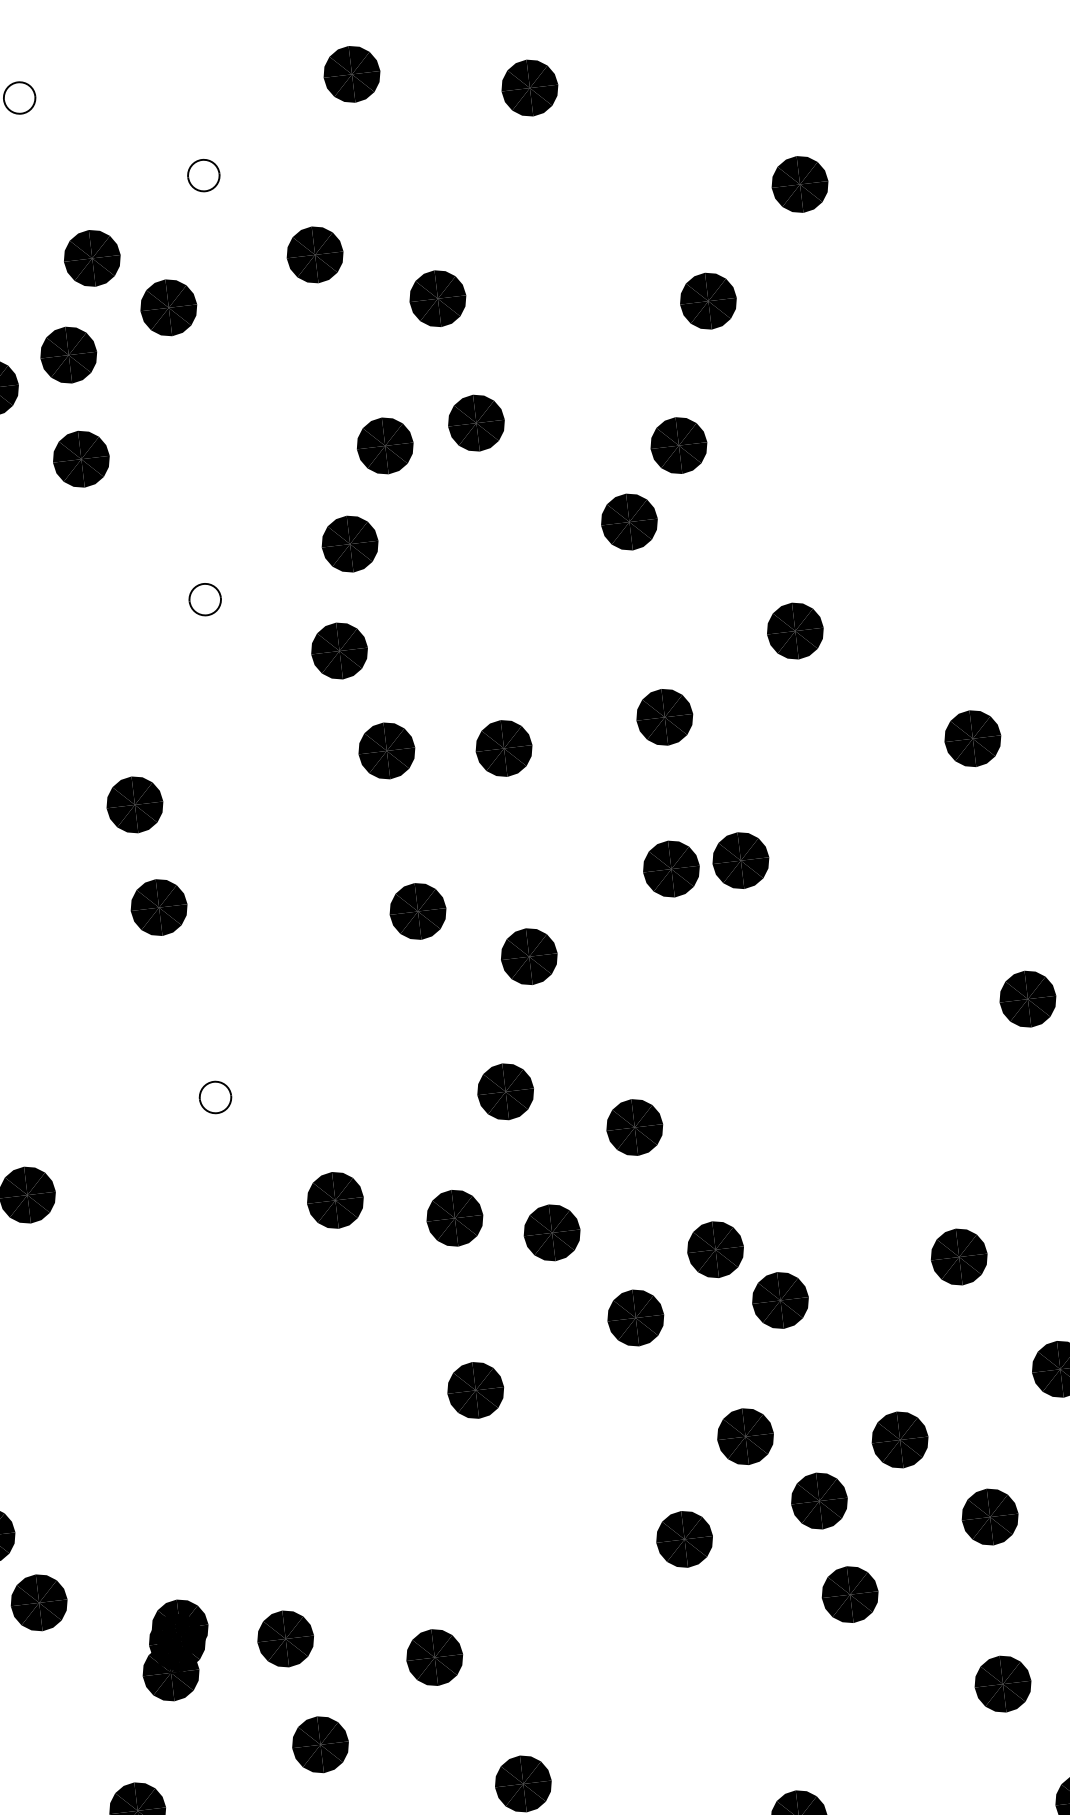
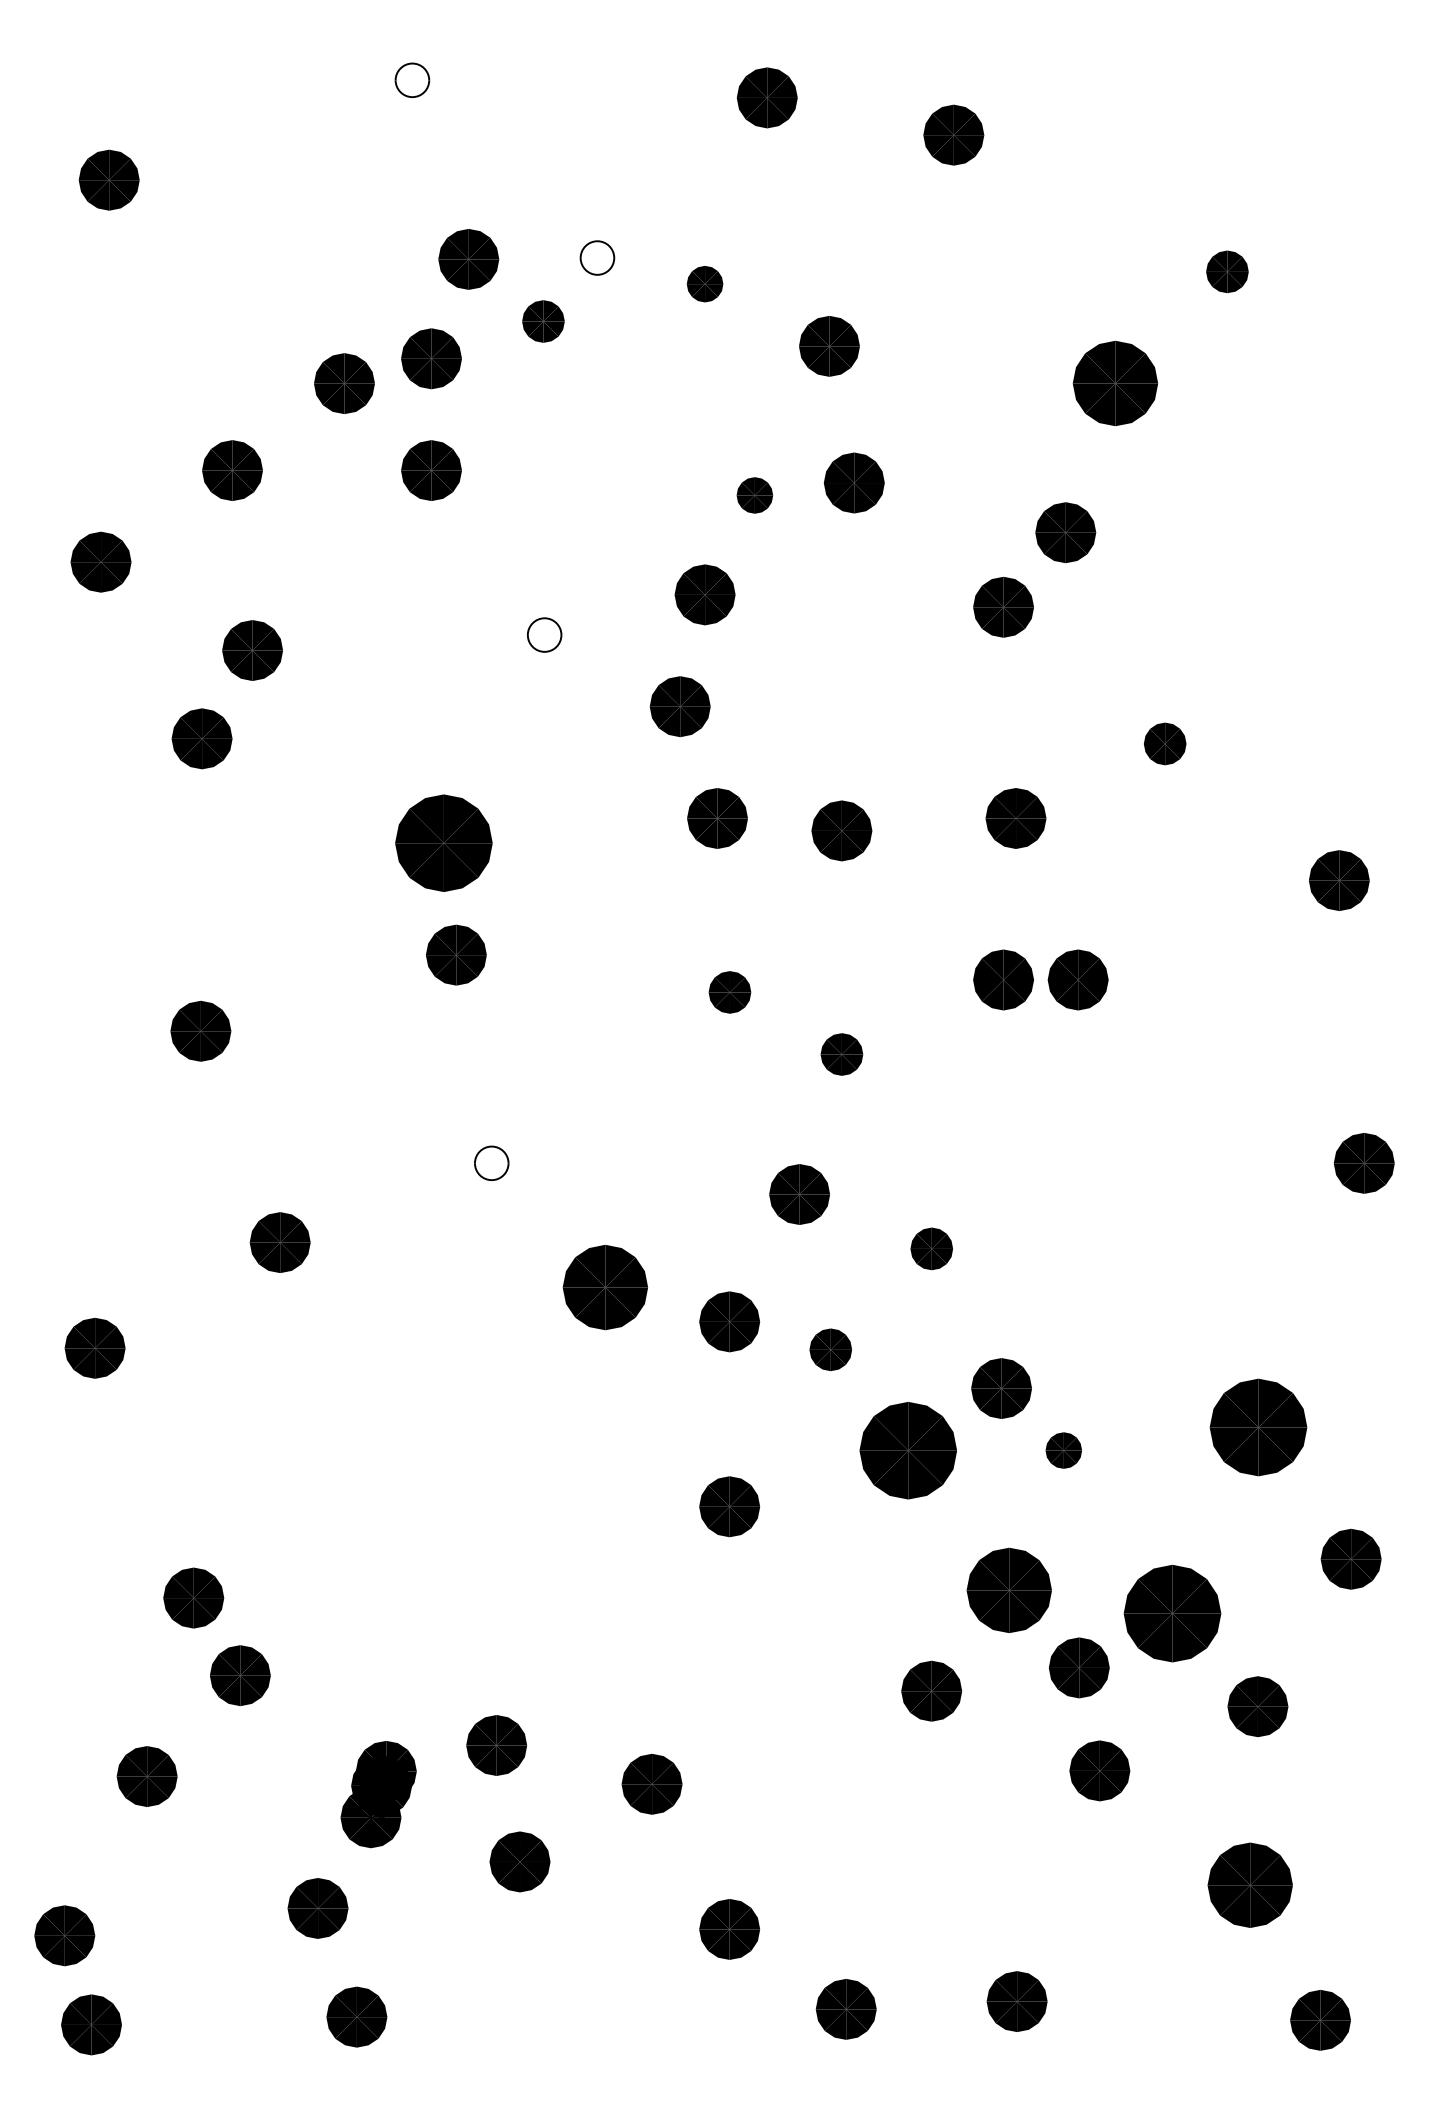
part: (203, 175) -> (597, 257), moved
part: (800, 184) -> (1227, 271), size x0.7
part: (314, 254) -> (704, 283), size x0.6
part: (708, 301) -> (1115, 383), size x1.4
part: (168, 307) -> (543, 321), size x0.7
part: (384, 446) -> (754, 495), size x0.6
part: (794, 630) -> (1164, 743), size x0.7
part: (134, 805) -> (443, 843), size x1.6
part: (417, 911) -> (729, 992), size x0.7
part: (528, 956) -> (841, 1054), size x0.7
part: (634, 1127) -> (931, 1248), size x0.7
part: (335, 1200) -> (605, 1287), size x1.4
part: (551, 1232) -> (830, 1349), size x0.7
part: (959, 1257) -> (1258, 1427), size x1.6
part: (780, 1300) -> (1063, 1450), size x0.6
part: (635, 1317) -> (908, 1450), size x1.6
part: (745, 1435) -> (1009, 1589), size x1.4
part: (900, 1439) -> (1172, 1613), size x1.6
part: (175, 1650) -> (378, 1794), moved
part: (1002, 1683) -> (1249, 1884), size x1.4

